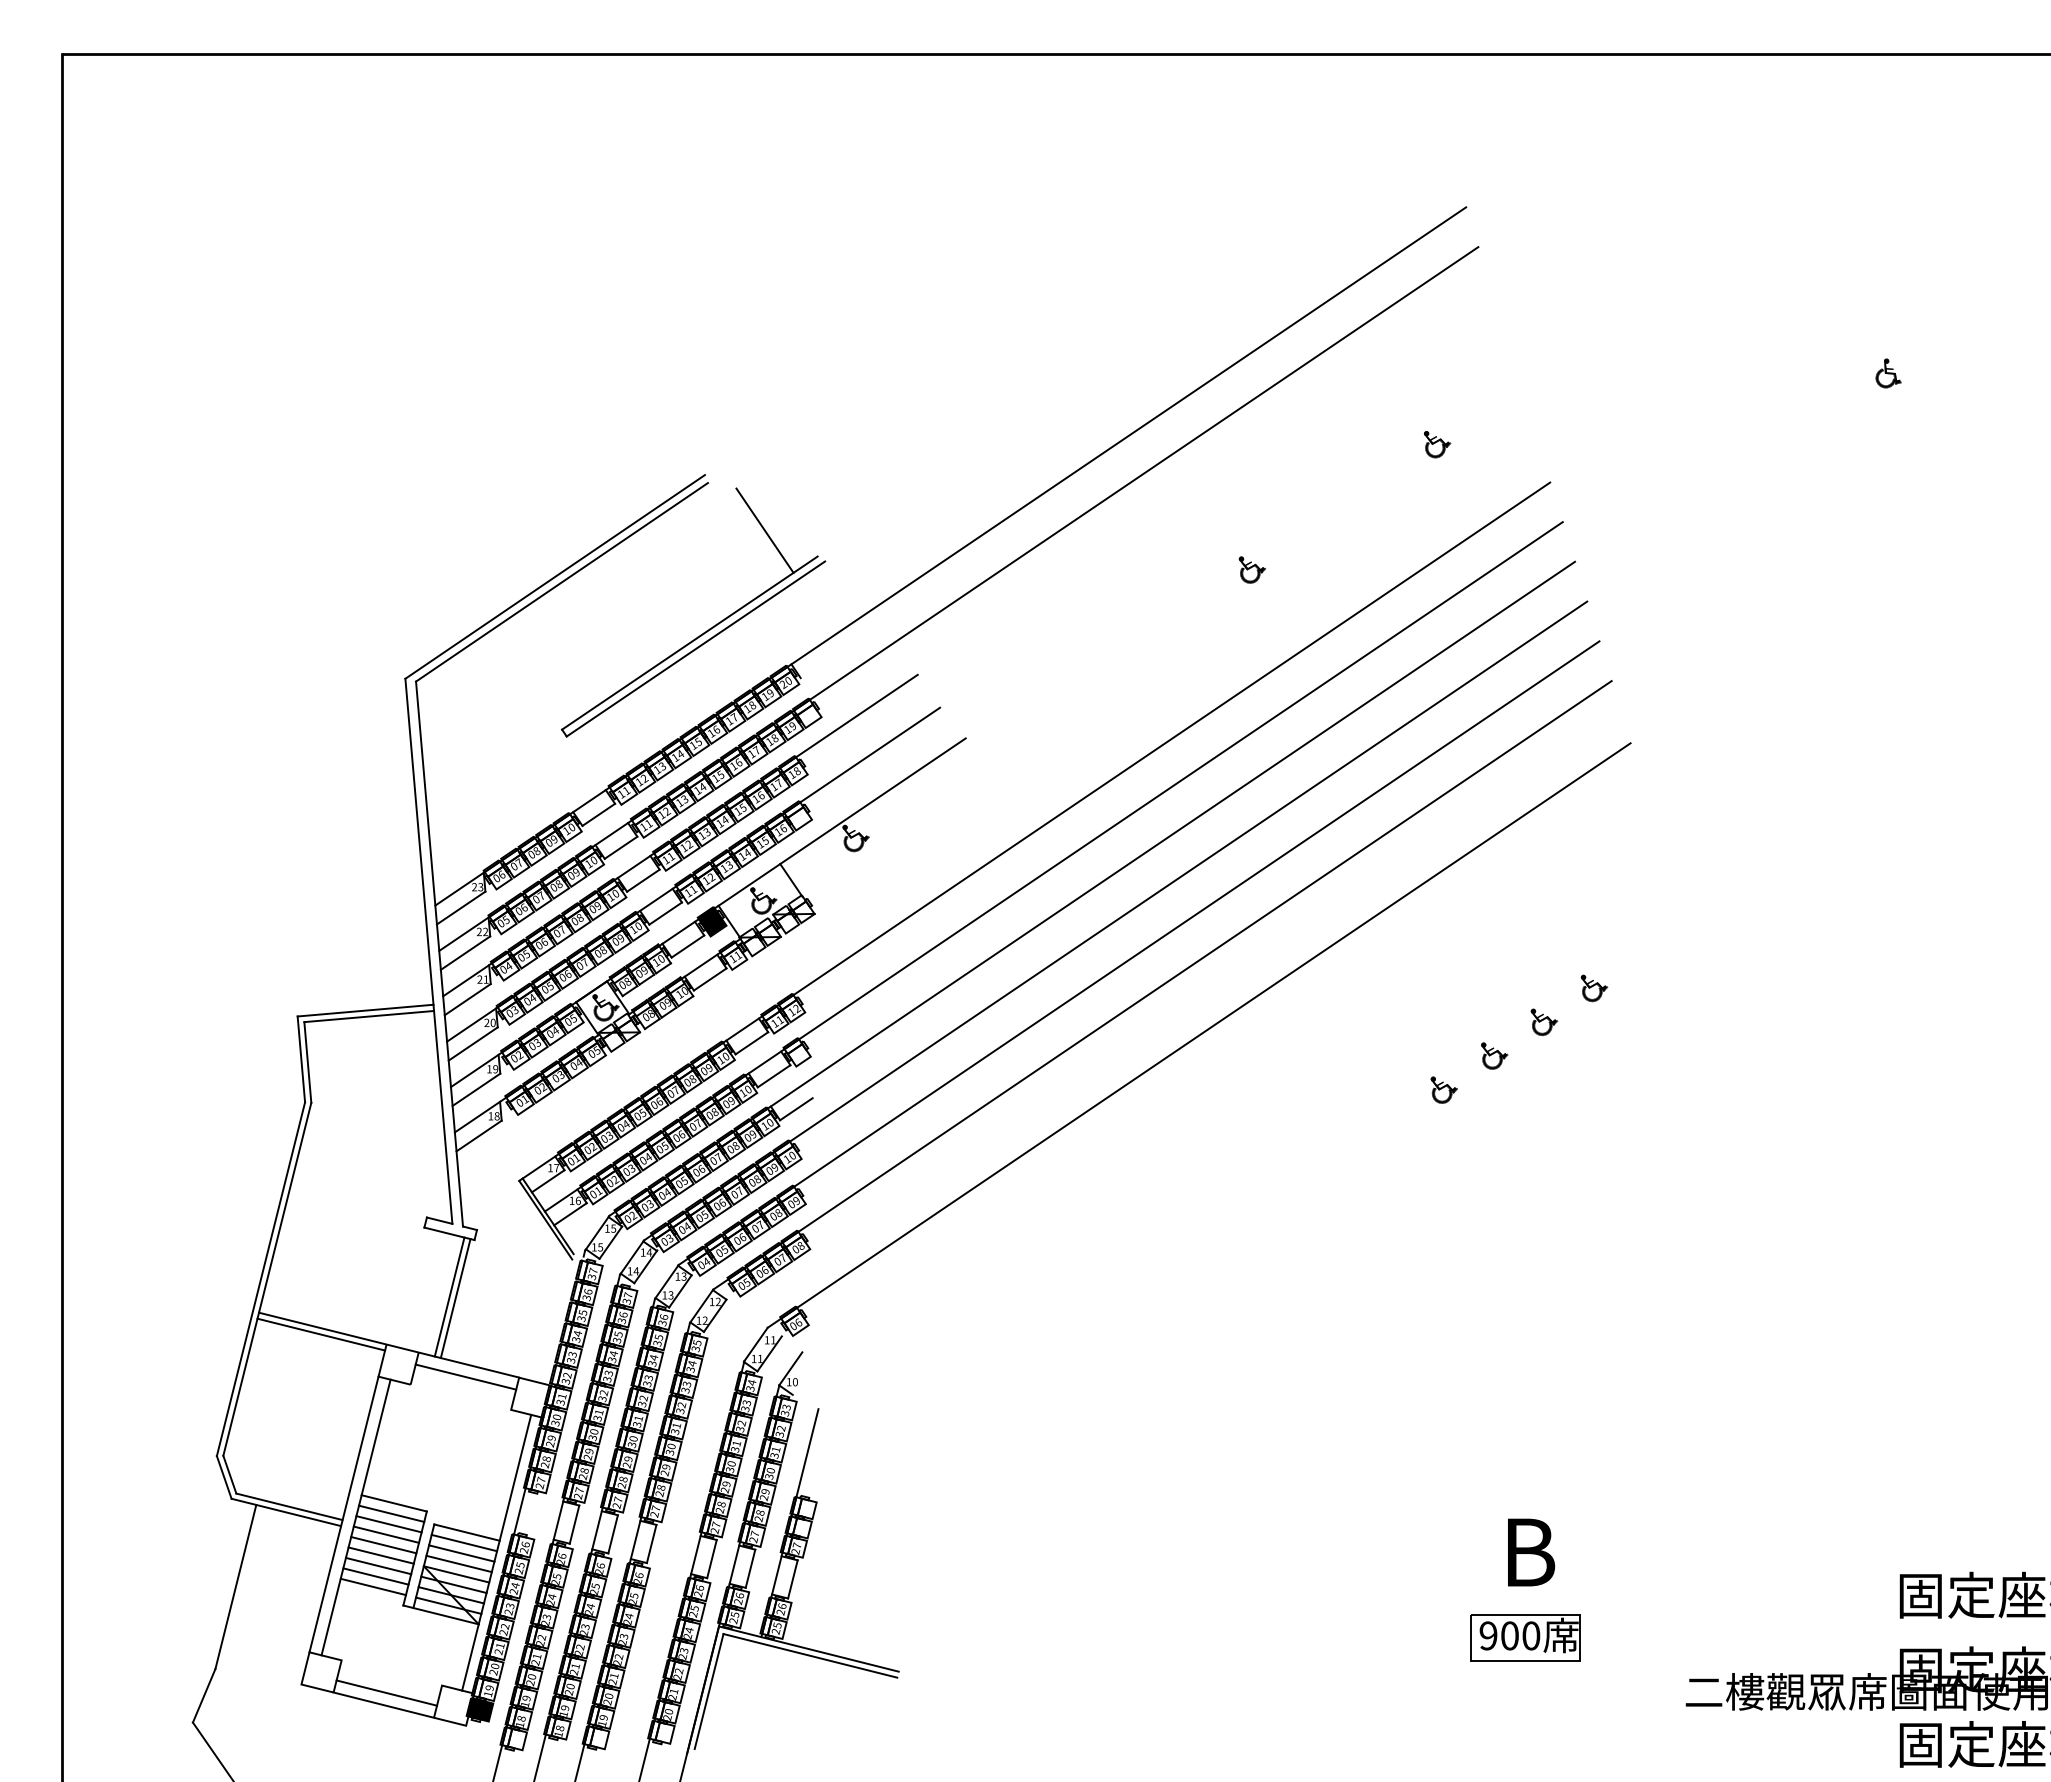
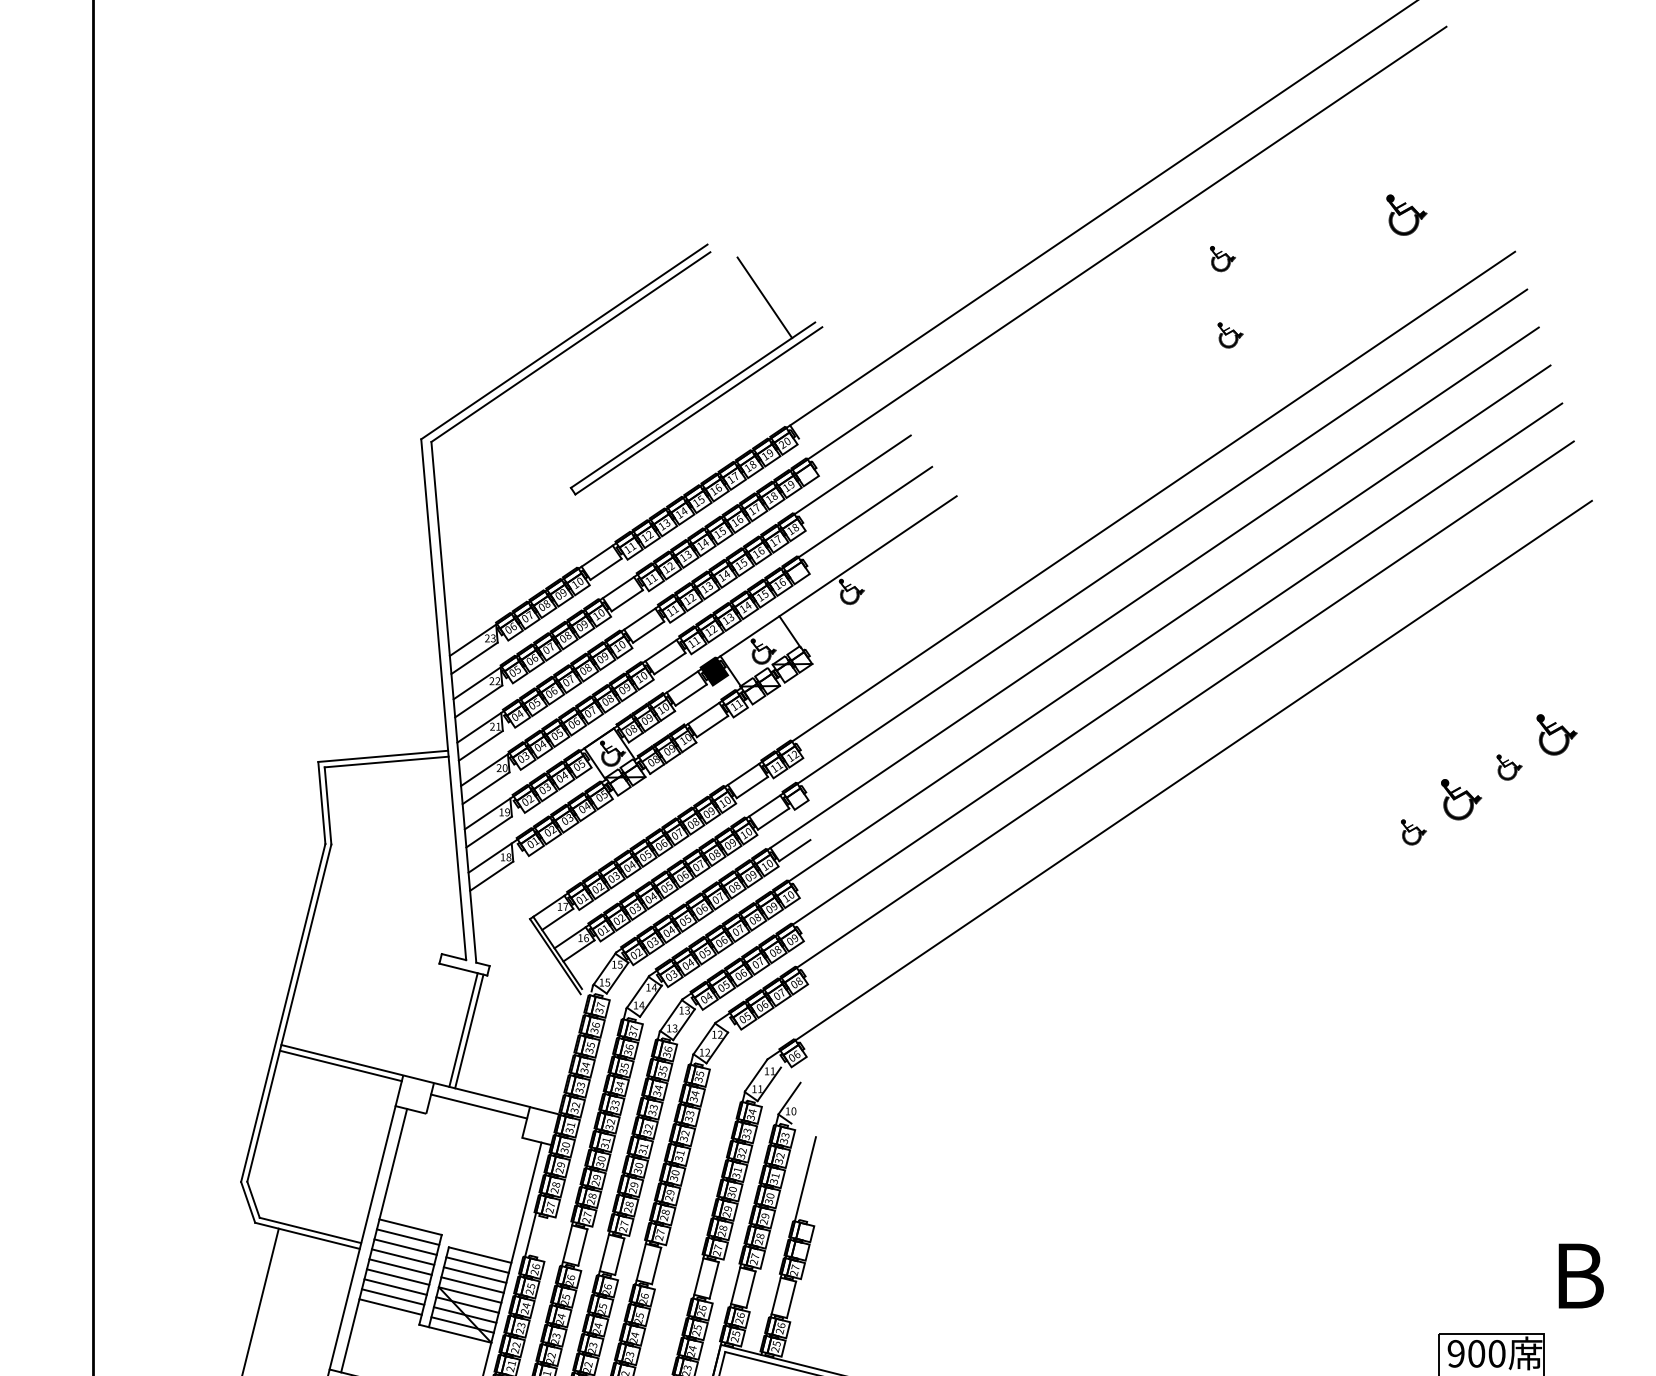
part: (1437, 444) -> (1407, 215), size x1.6
part: (1244, 489) -> (1223, 258), added
part: (1594, 988) -> (1557, 735), size x1.6
part: (1494, 1055) -> (1461, 799), size x1.6
text: (1531, 1552) -> (1581, 1276), moved

